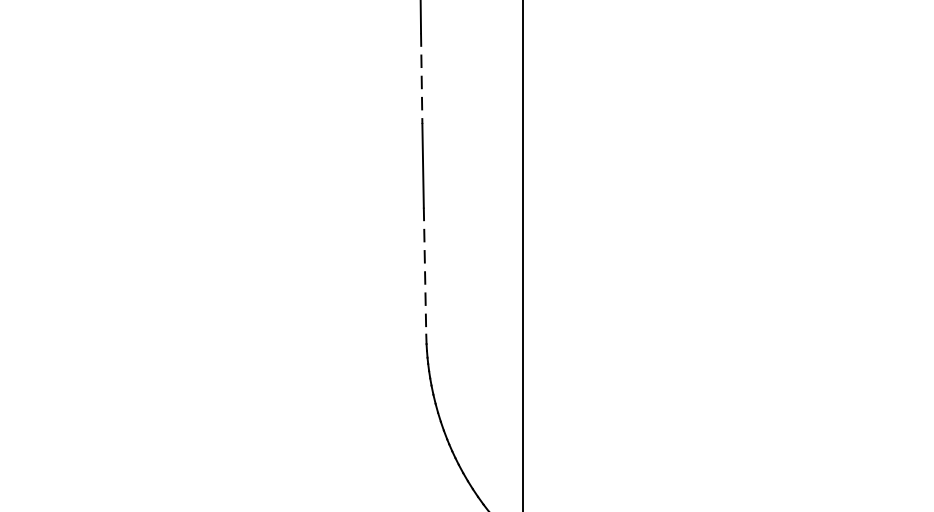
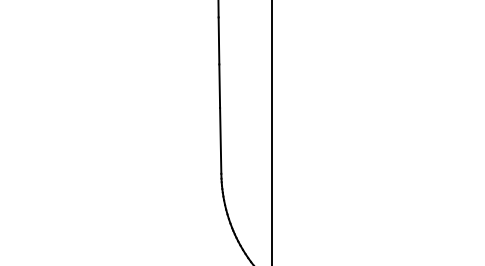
line: (420, 77) -> (218, 40), dashed -> solid
line: (424, 270) -> (220, 140), dashed -> solid

